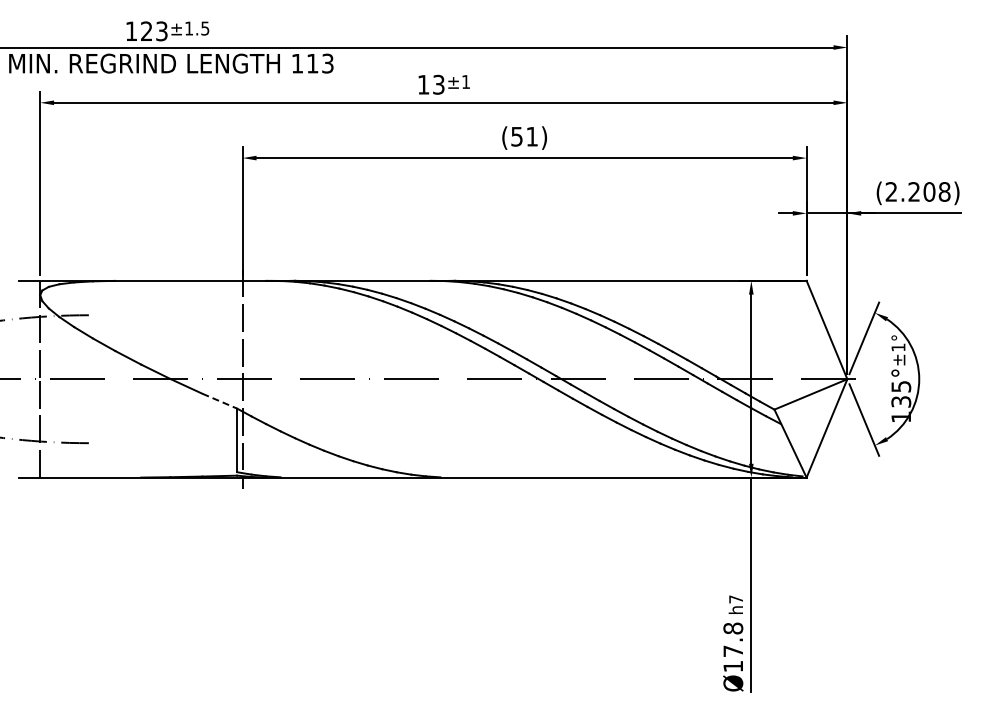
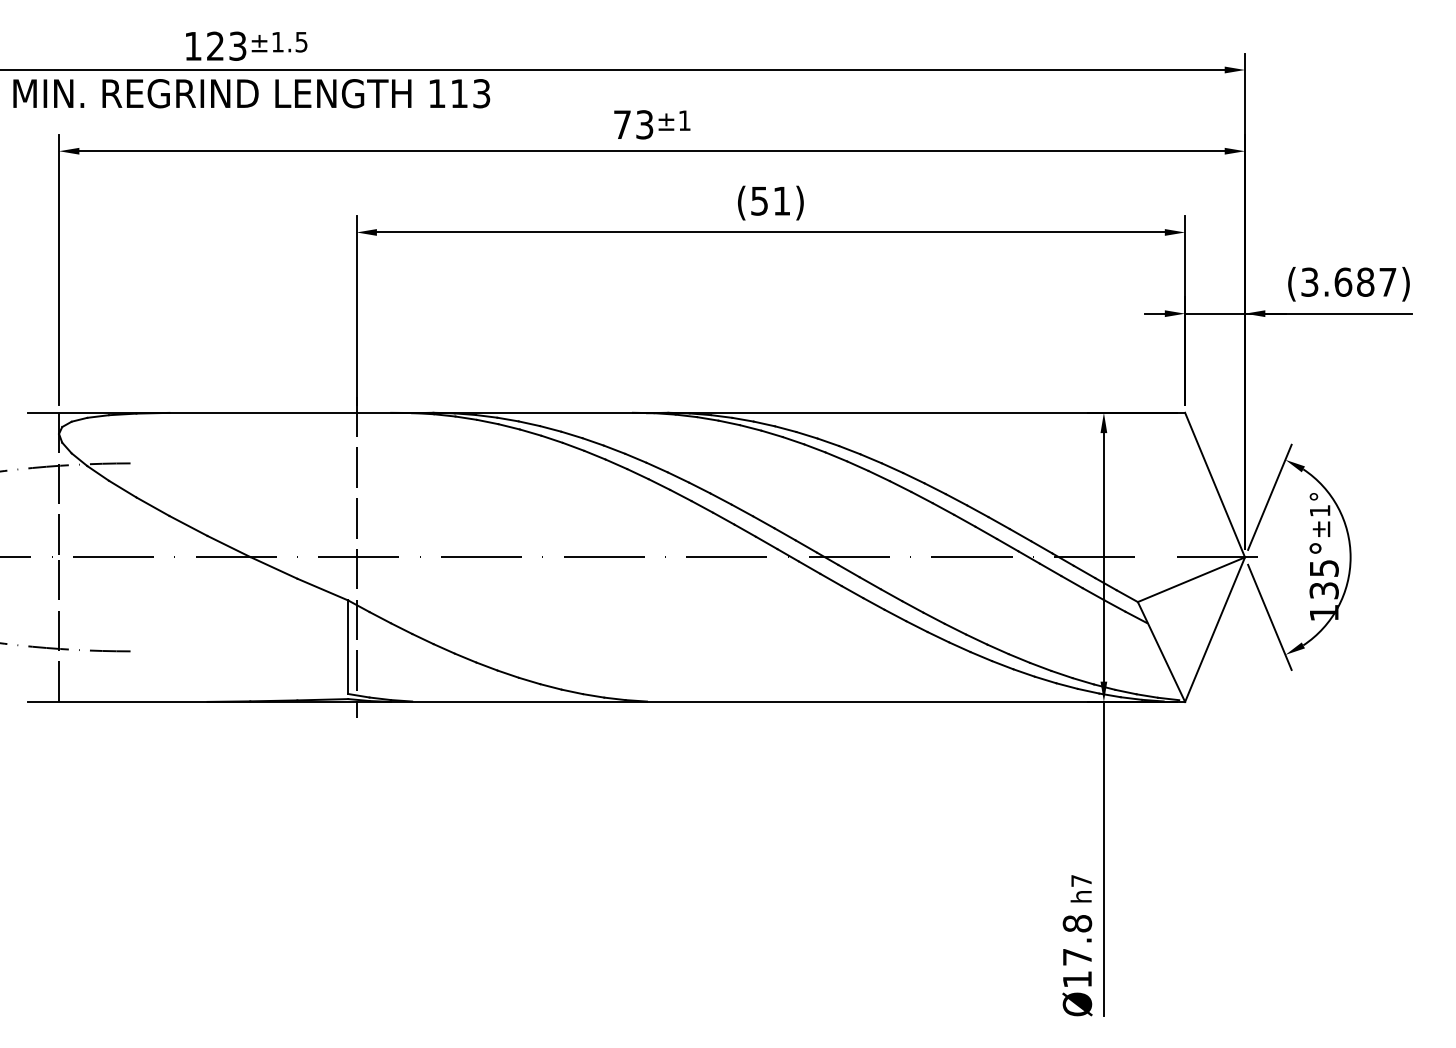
text: (423, 84) -> (622, 124), 13 -> 73
text: (917, 191) -> (1348, 281), (2.208) -> (3.687)
line: (219, 401) -> (322, 590), dashed -> solid

